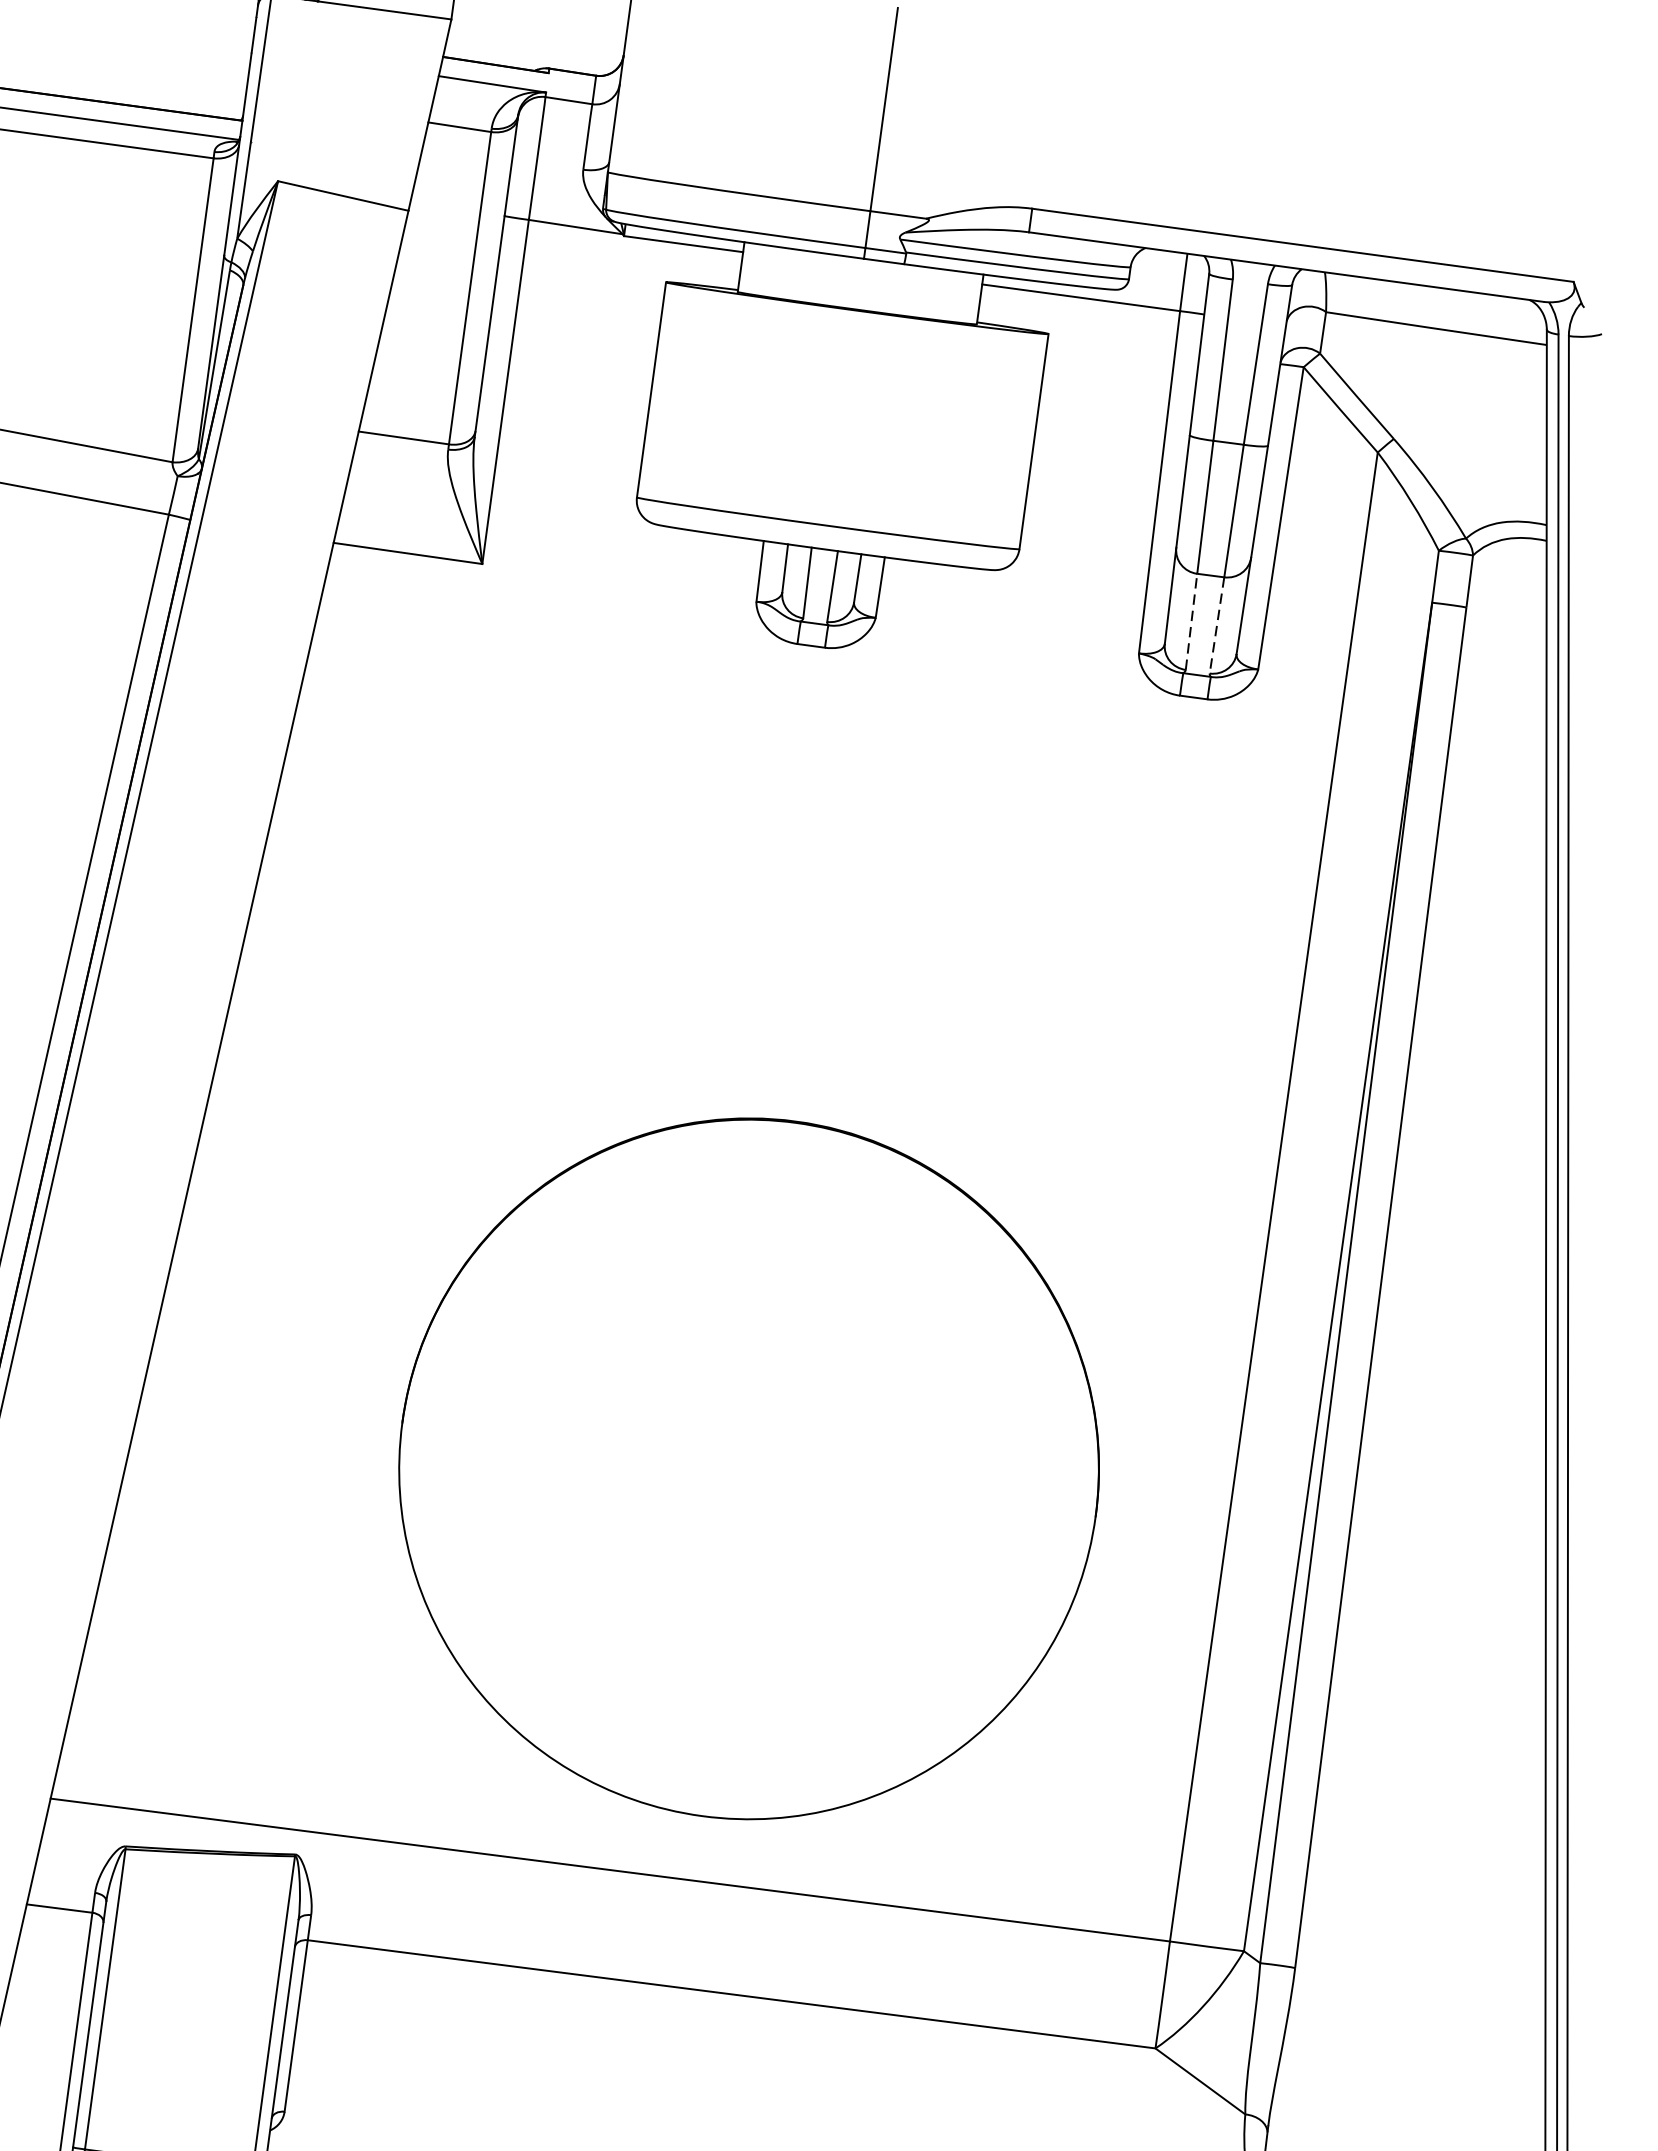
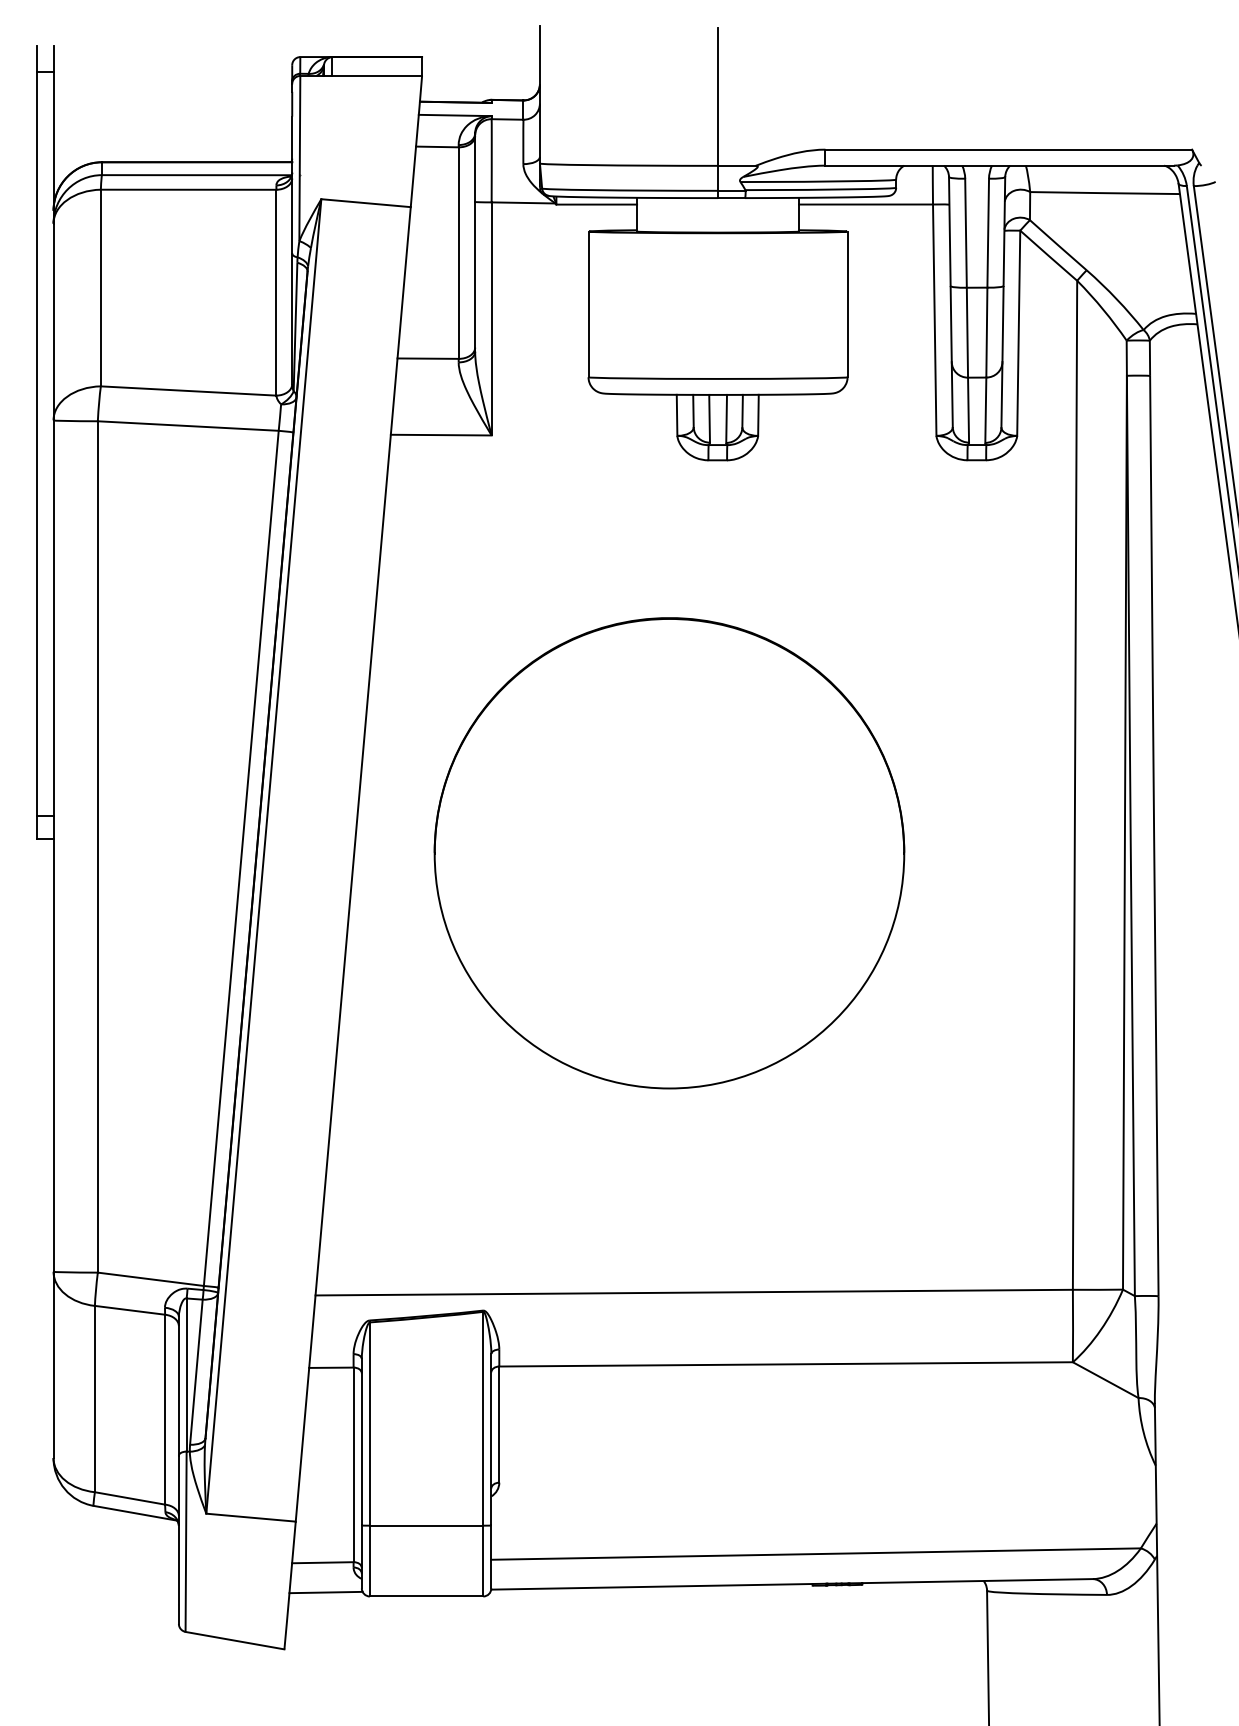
line: (1191, 620) -> (968, 409), dashed -> solid
line: (1216, 625) -> (985, 410), dashed -> solid
part: (749, 1469) -> (669, 853), moved

